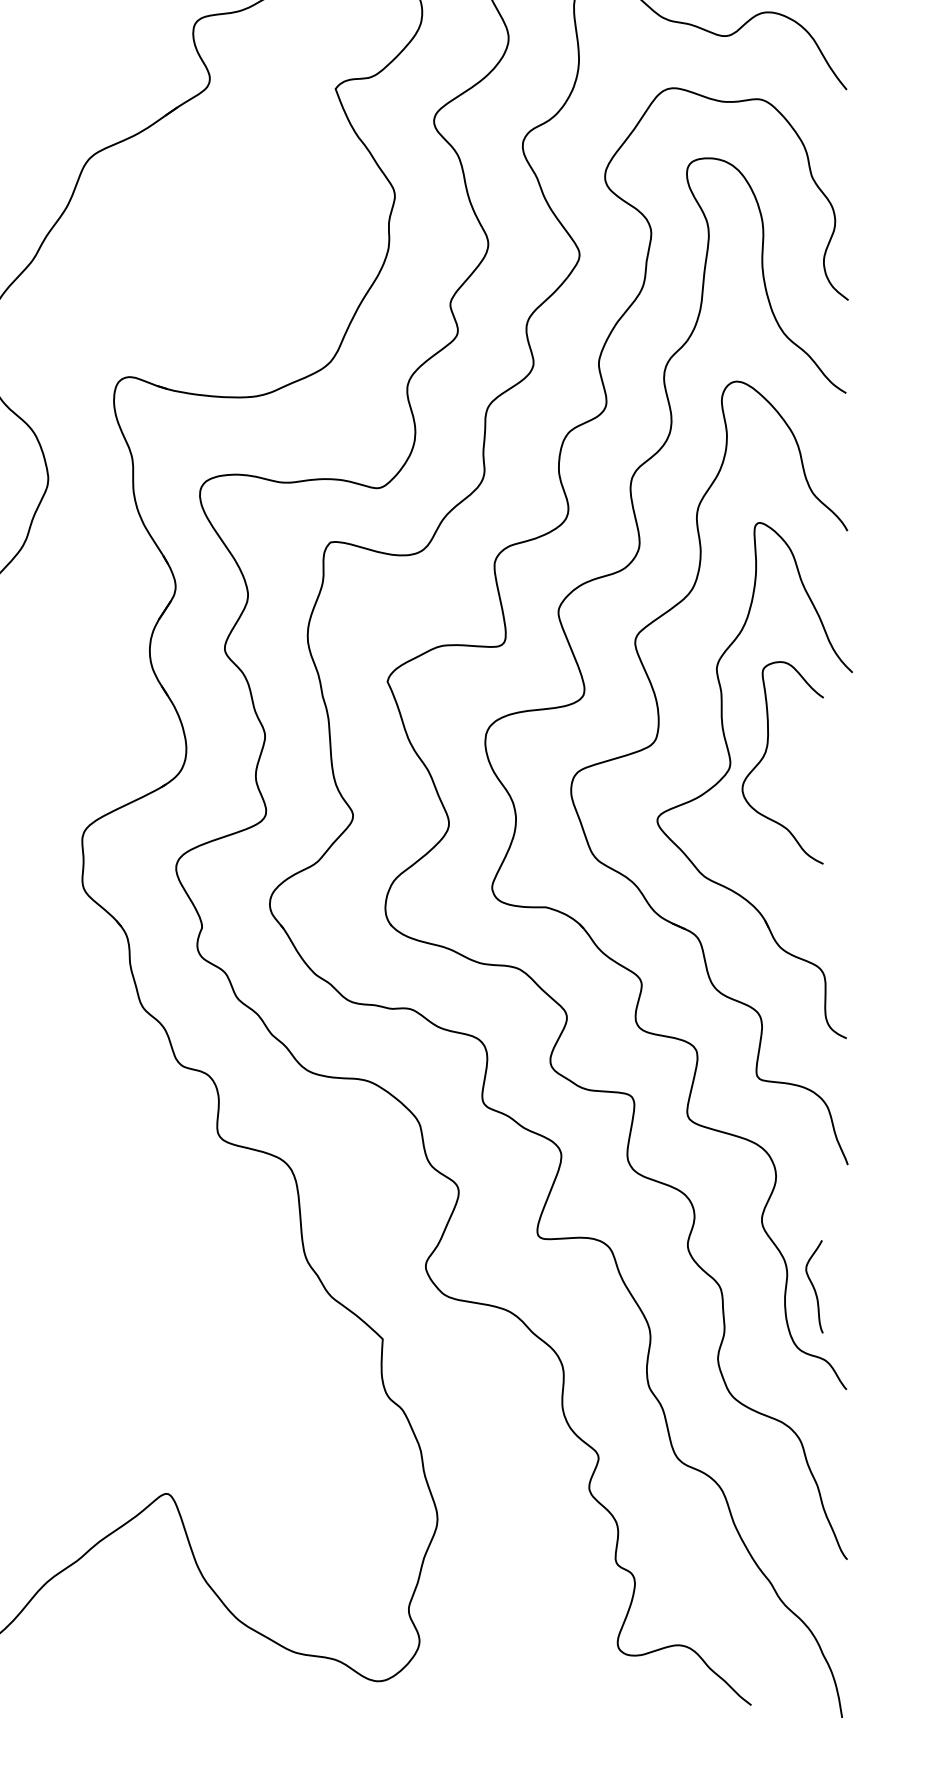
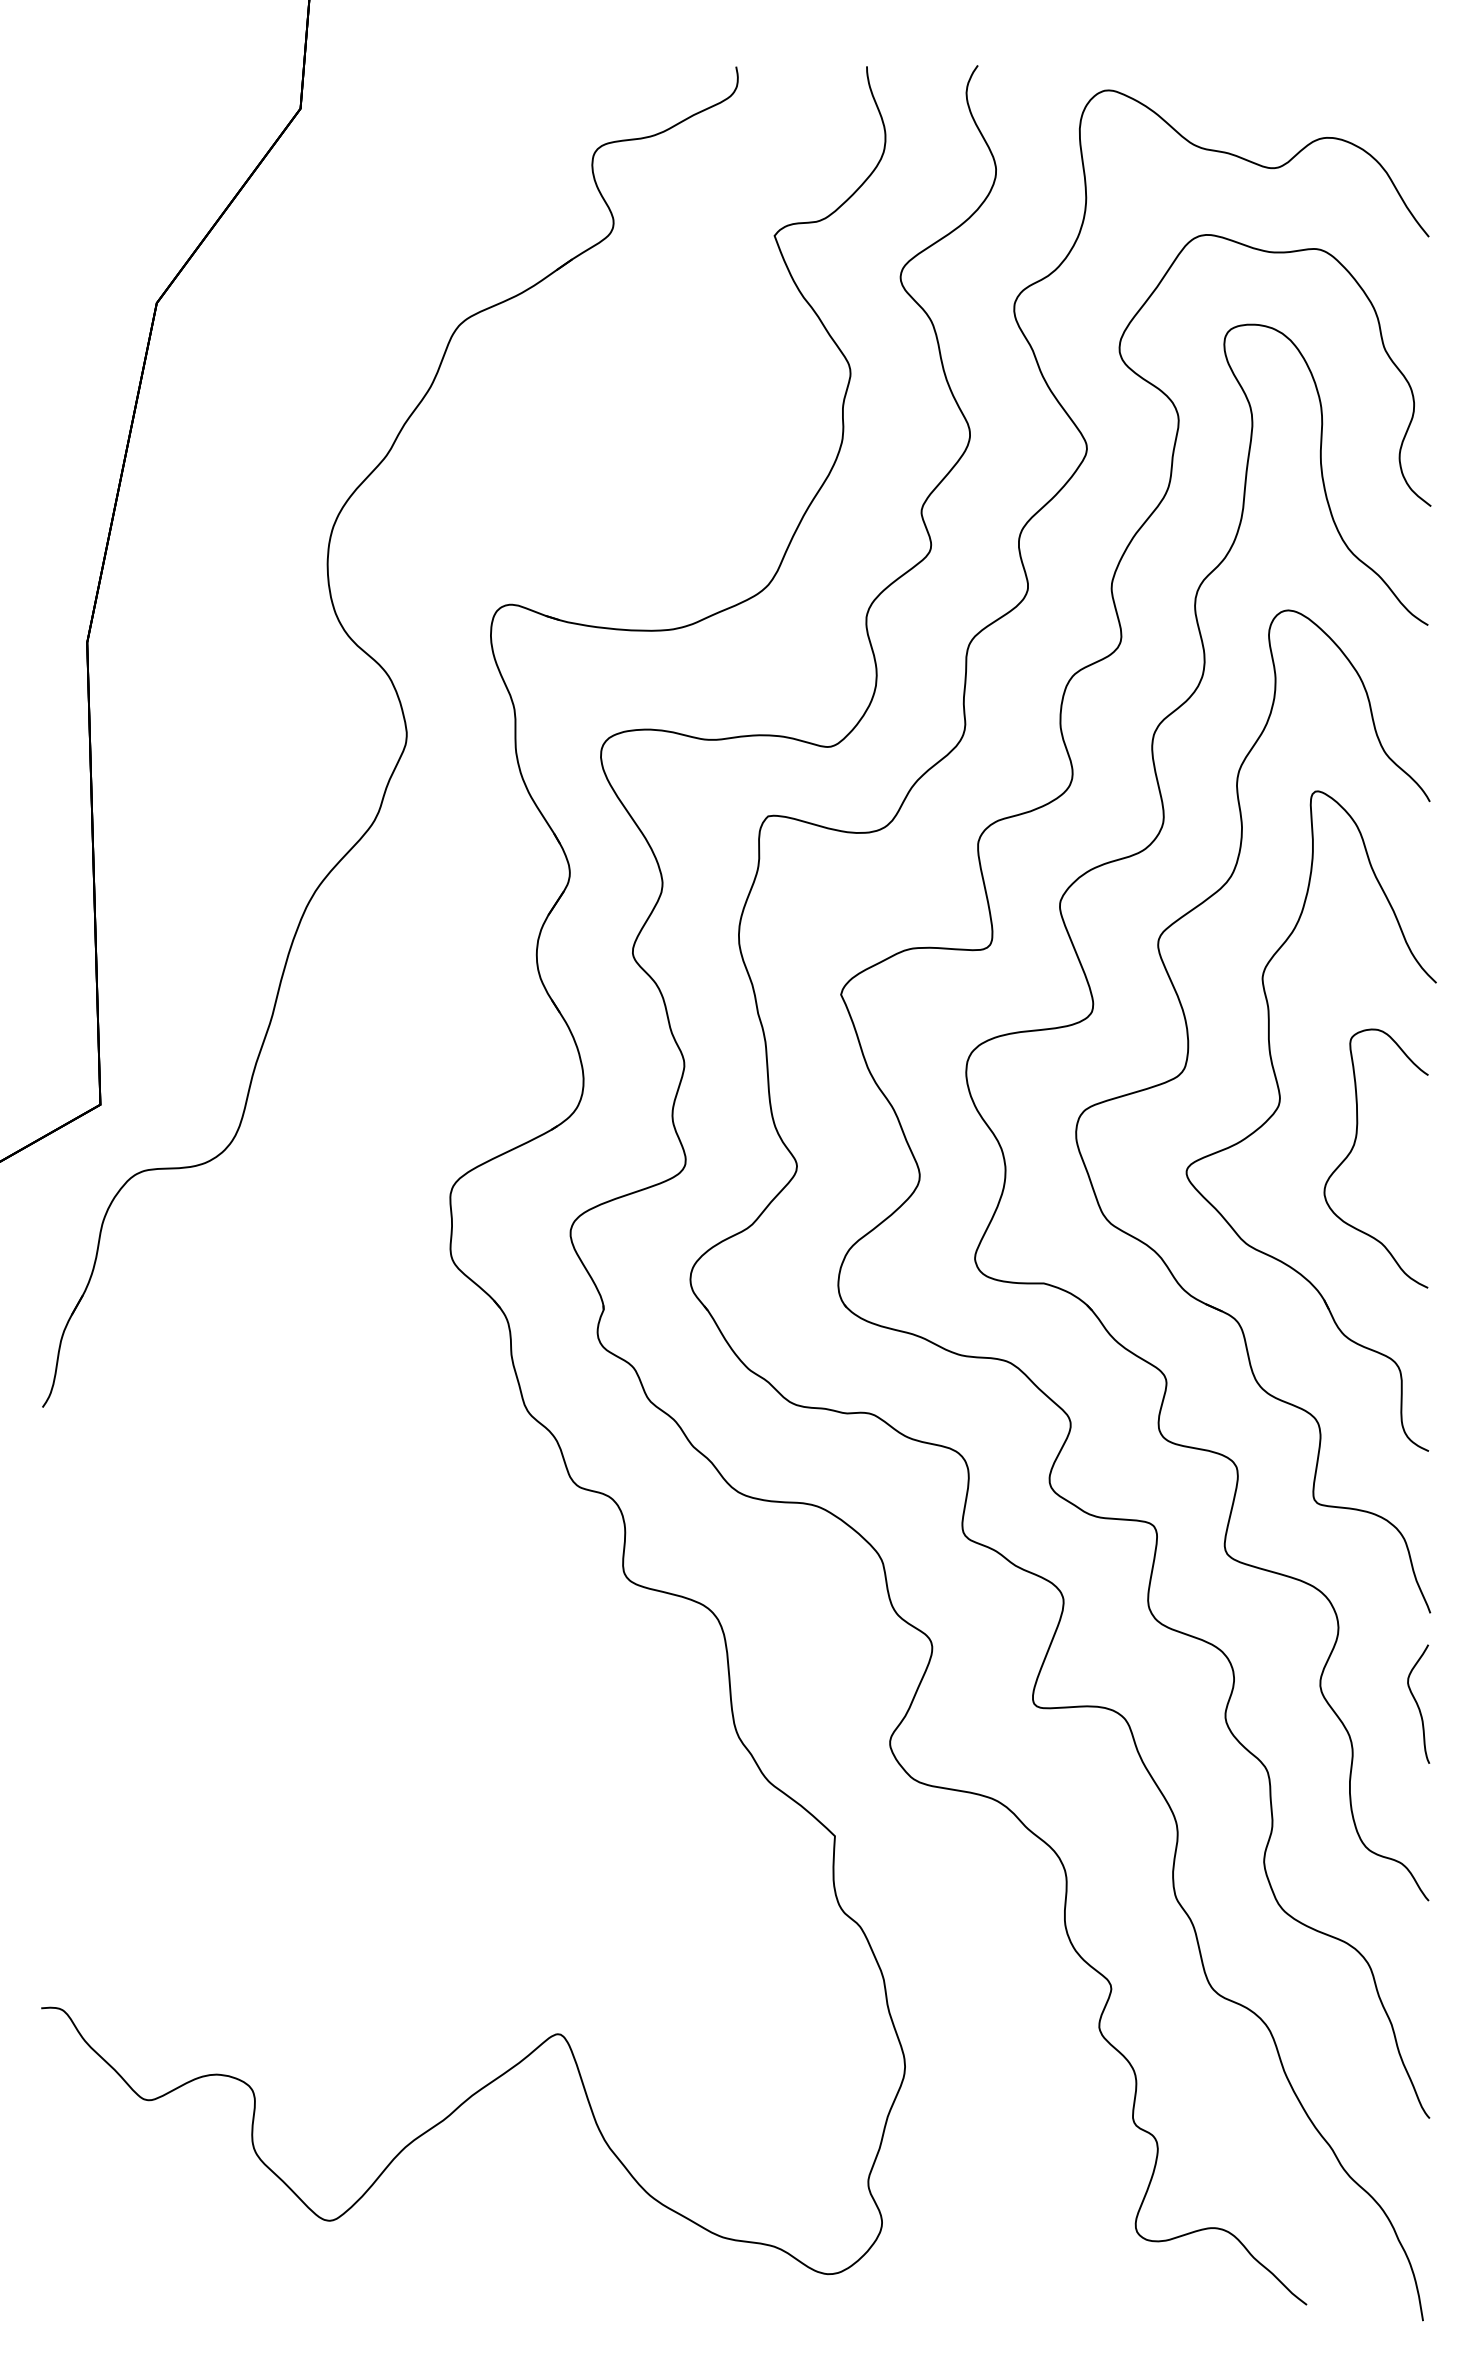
curve: (765, 755) -> (1353, 1148), moved
curve: (813, 1286) -> (1417, 1703), moved

